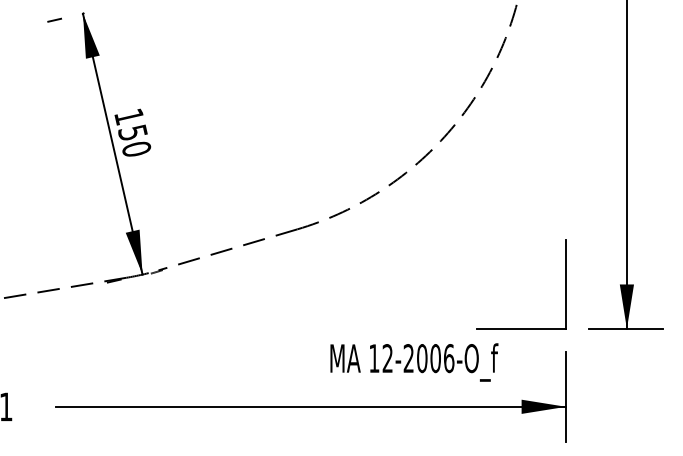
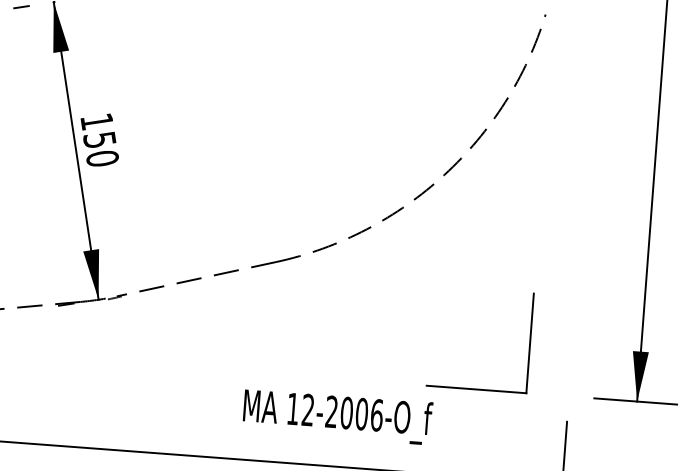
part: (565, 284) -> (529, 343), moved
text: (414, 362) -> (337, 416), moved

